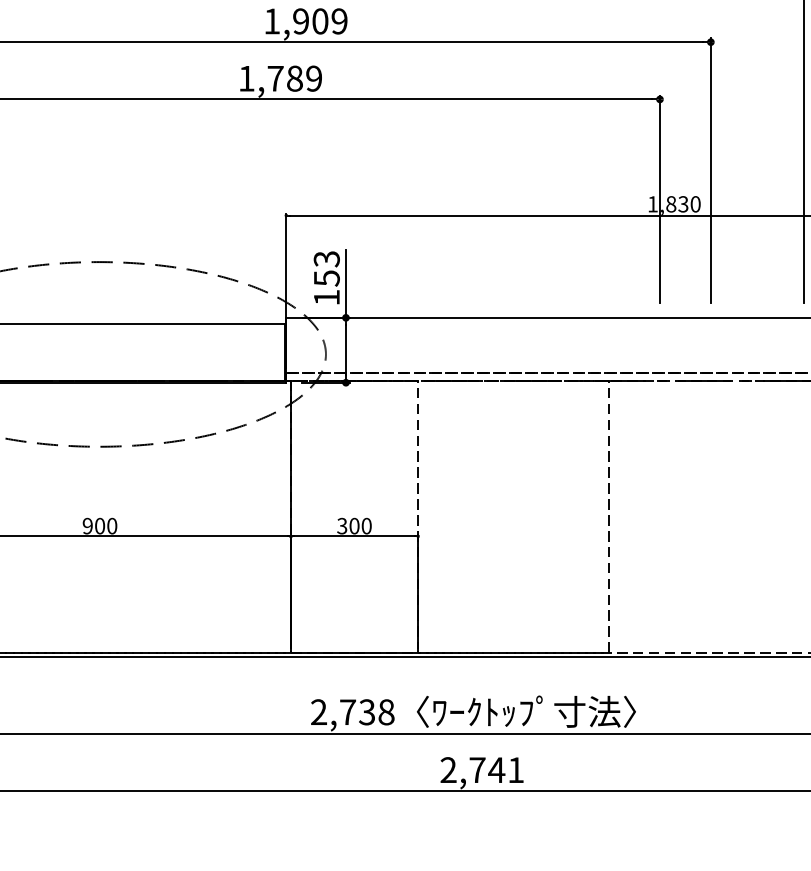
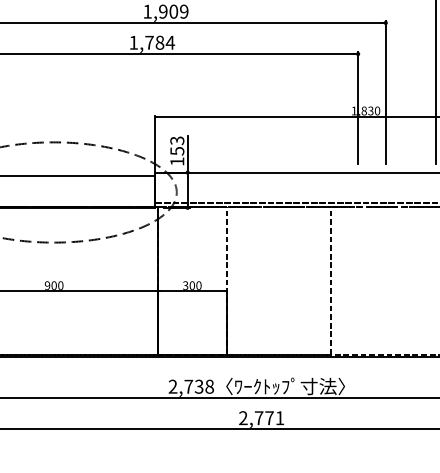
text: (314, 78) -> (170, 42), 1,789 -> 1,784
text: (496, 770) -> (269, 418), 2,741 -> 2,771

